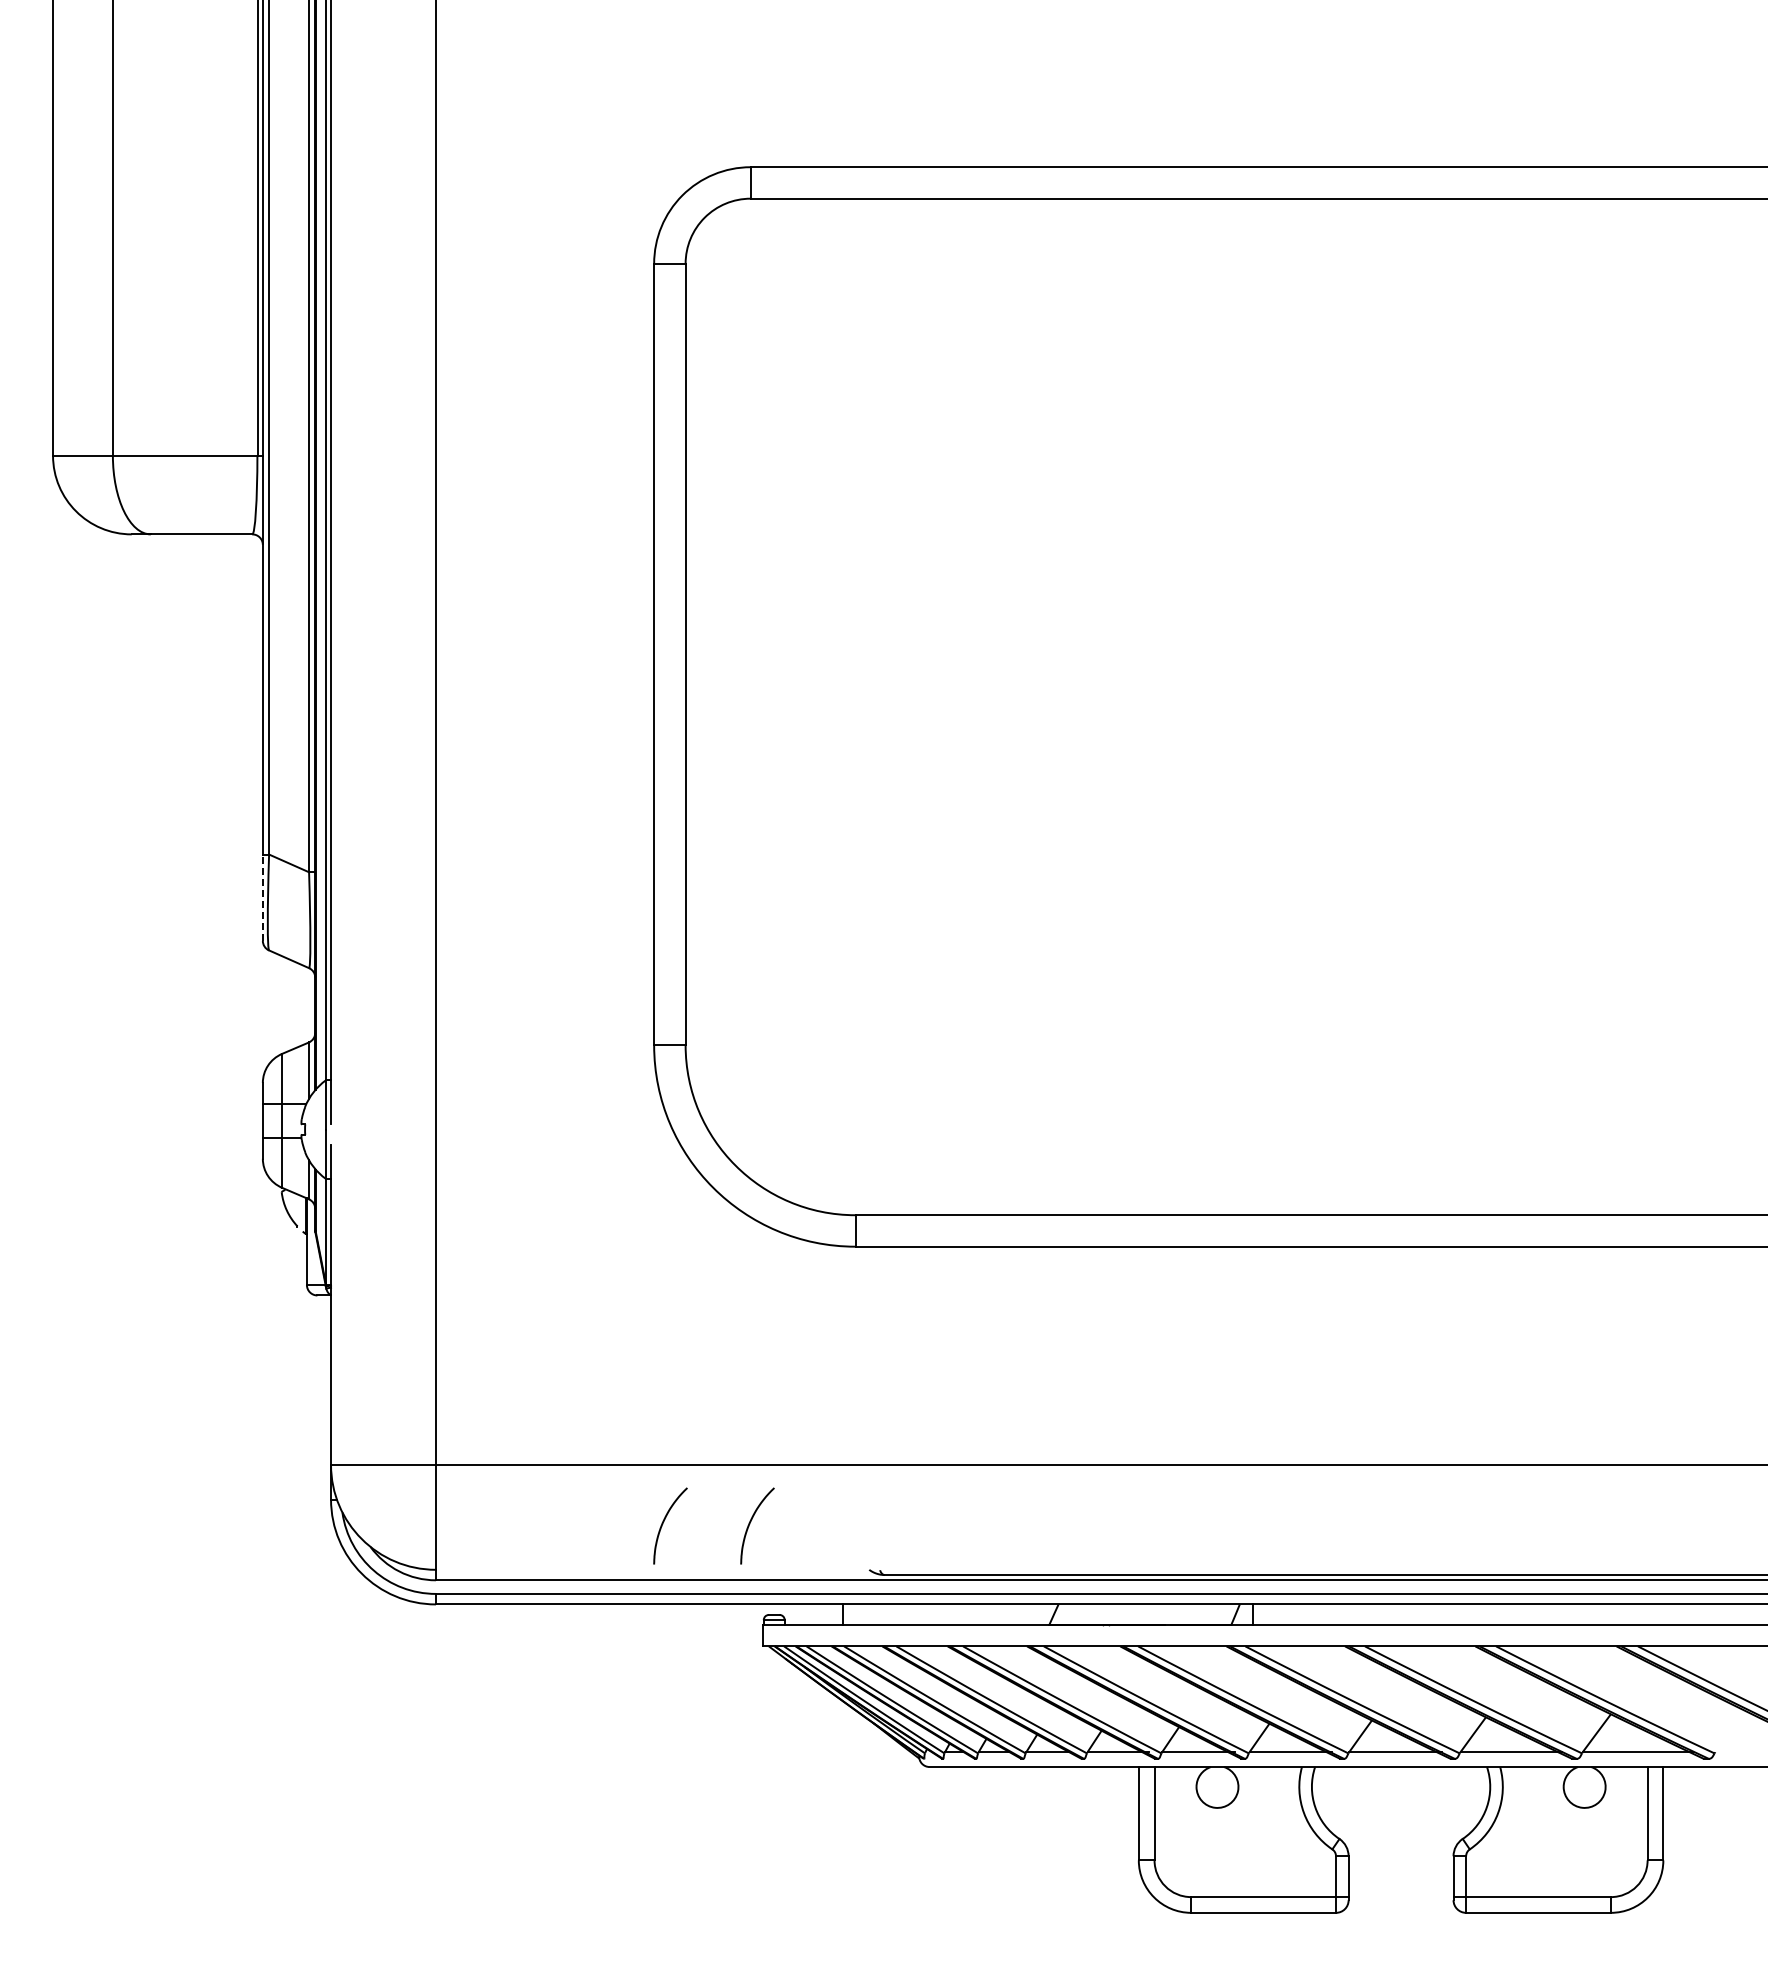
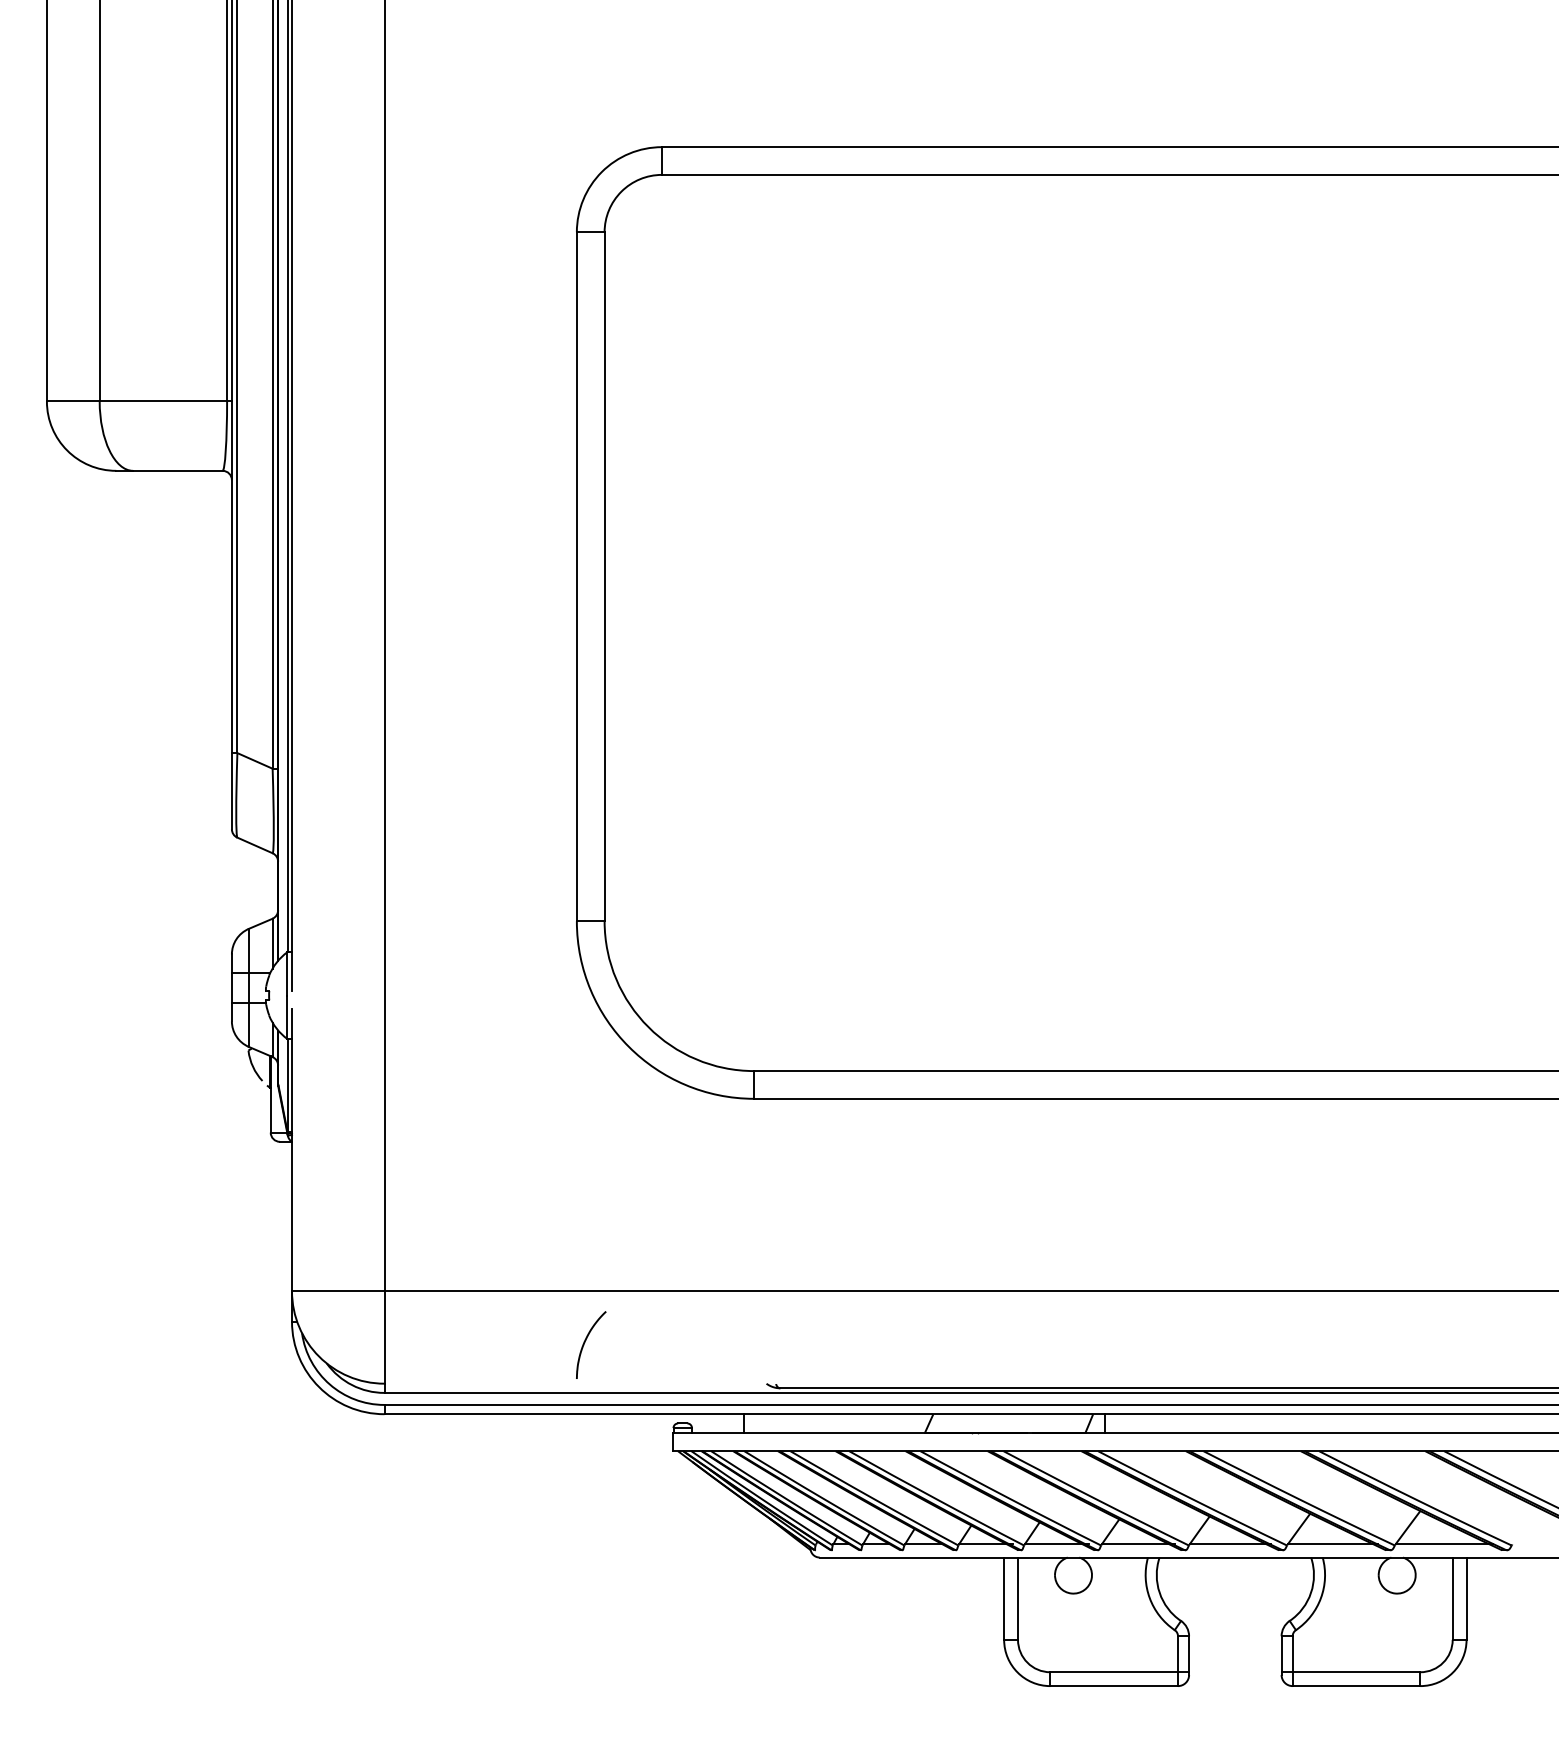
line: (262, 897) -> (231, 790), dashed -> solid
curve: (750, 1524) -> (661, 1343), removed

